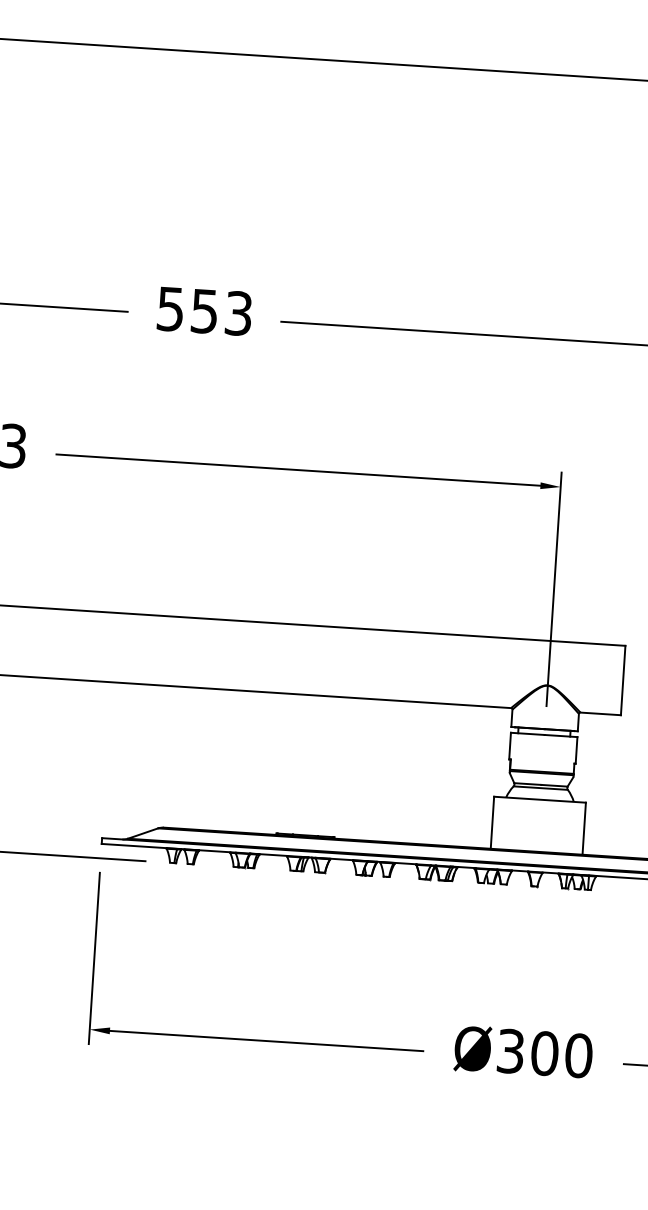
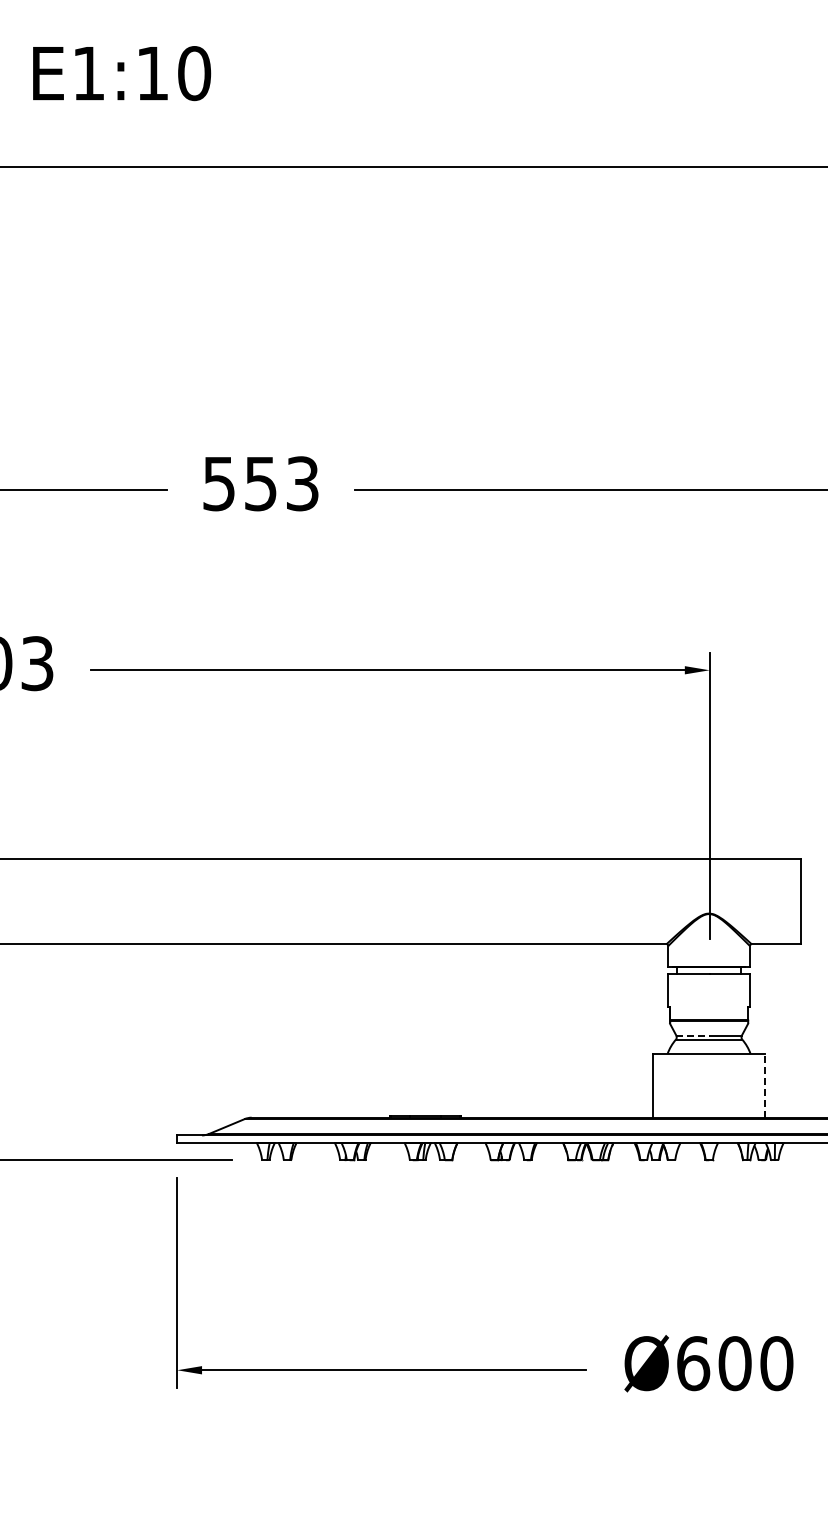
line: (527, 783) -> (692, 1035), solid -> dashed
line: (584, 828) -> (765, 1085), solid -> dashed
text: (510, 1051) -> (693, 1363), Ø300 -> Ø600

